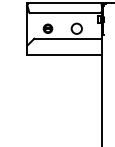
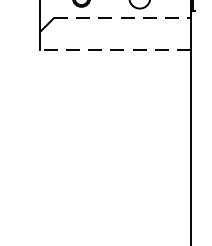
line: (68, 38) -> (122, 17), solid -> dashed
line: (64, 54) -> (114, 50), solid -> dashed

